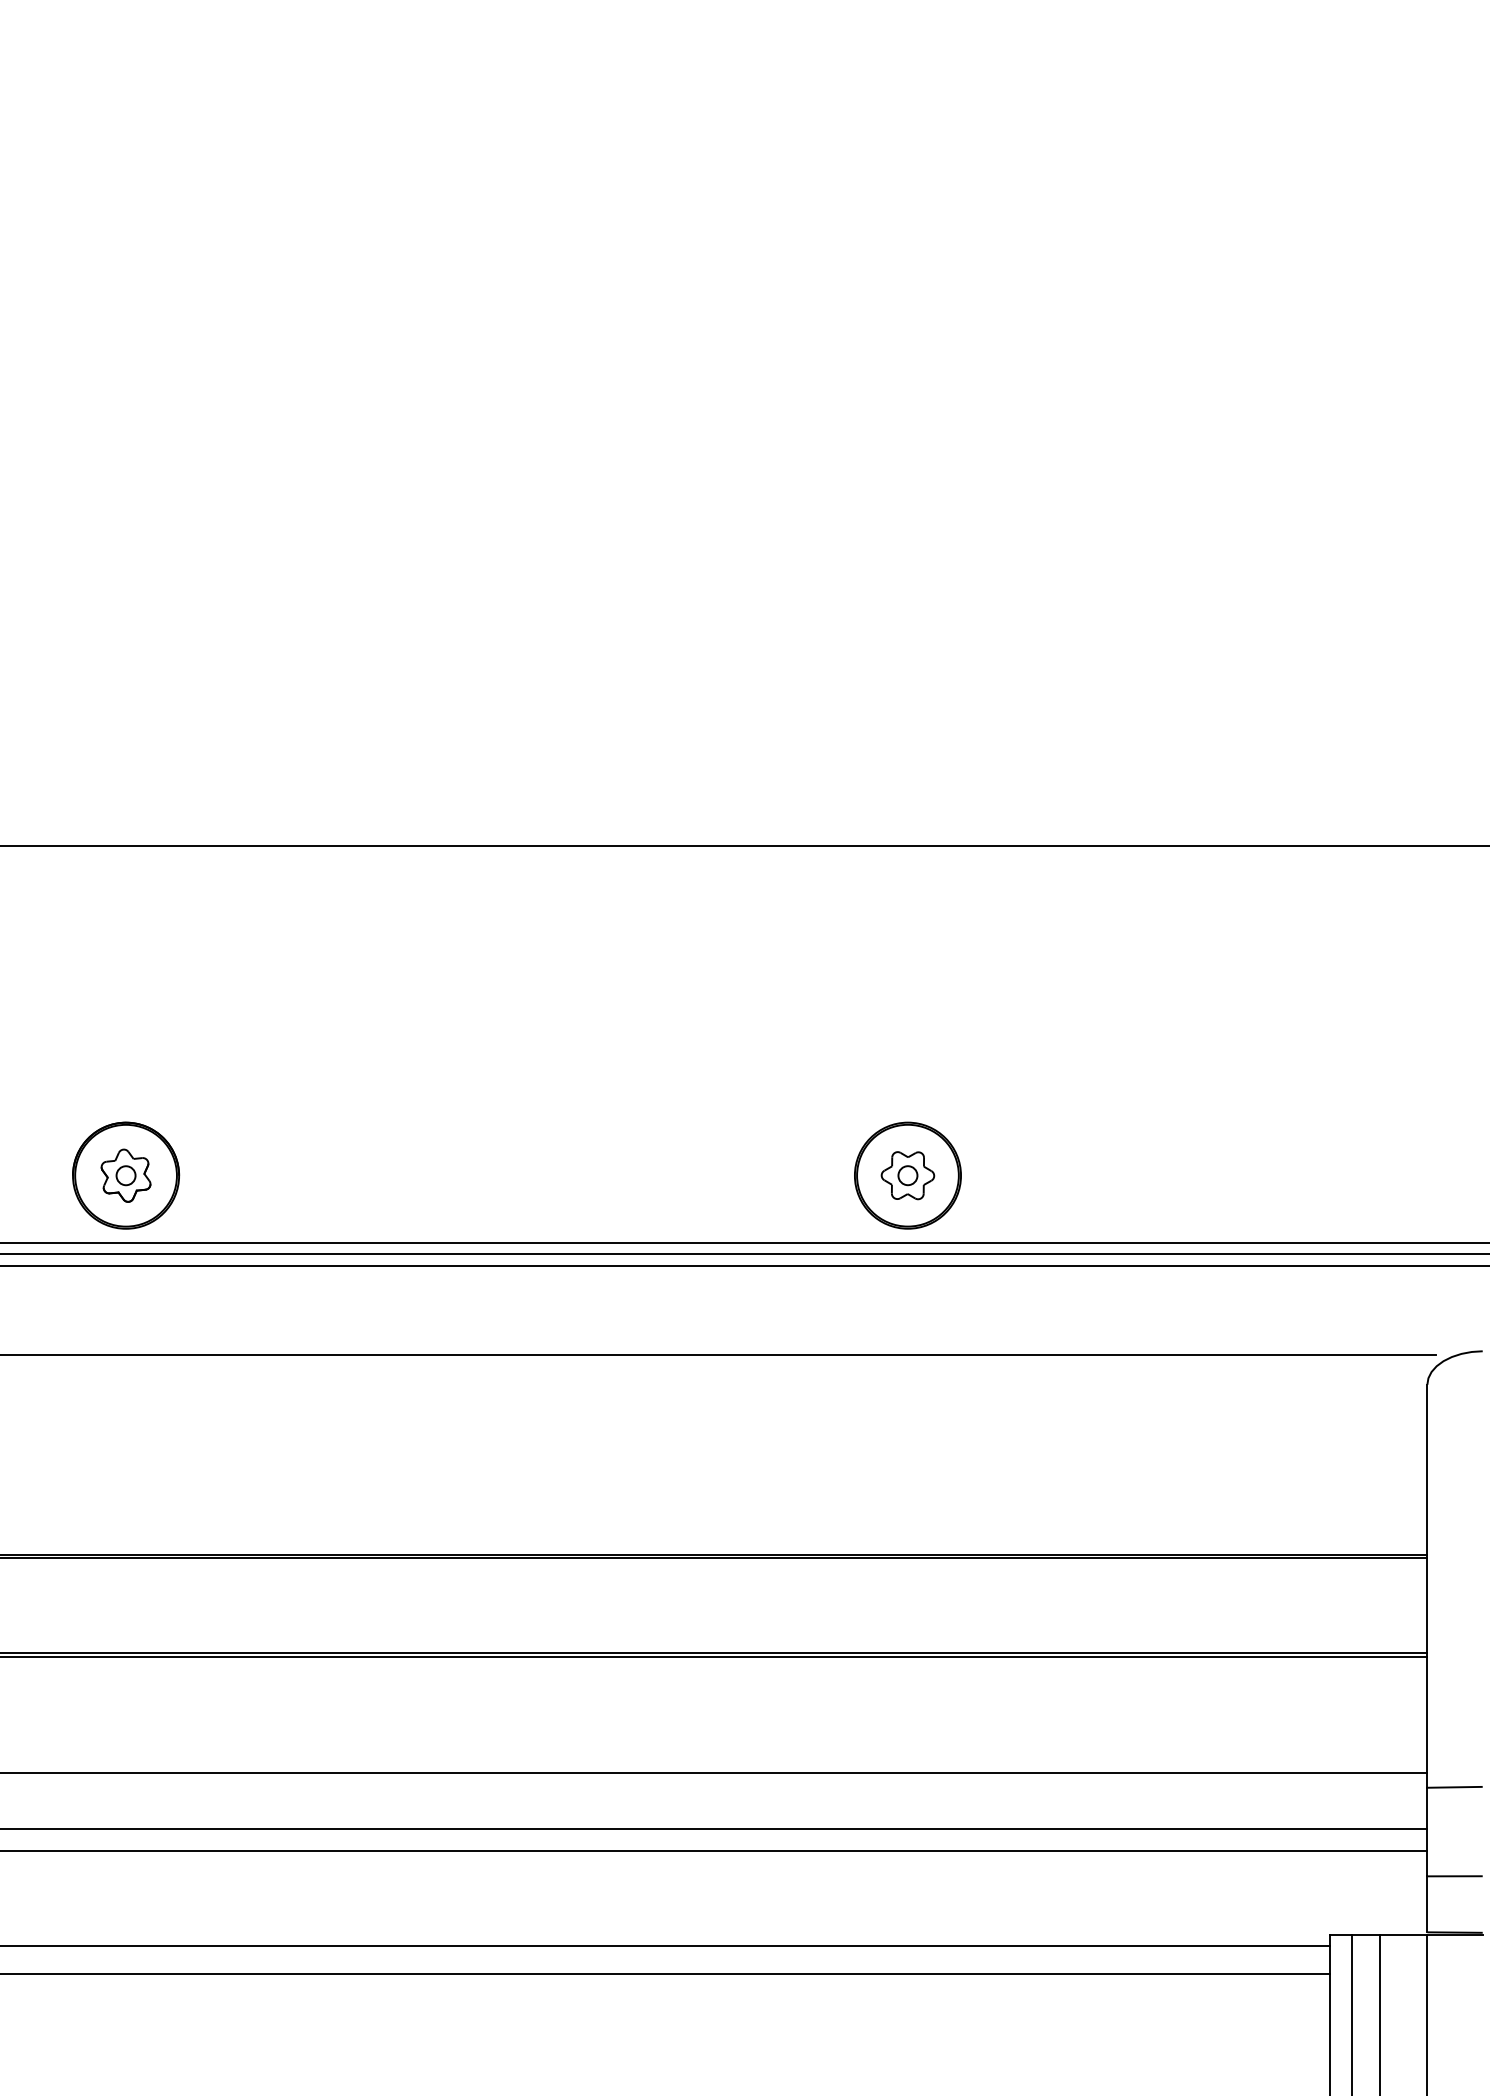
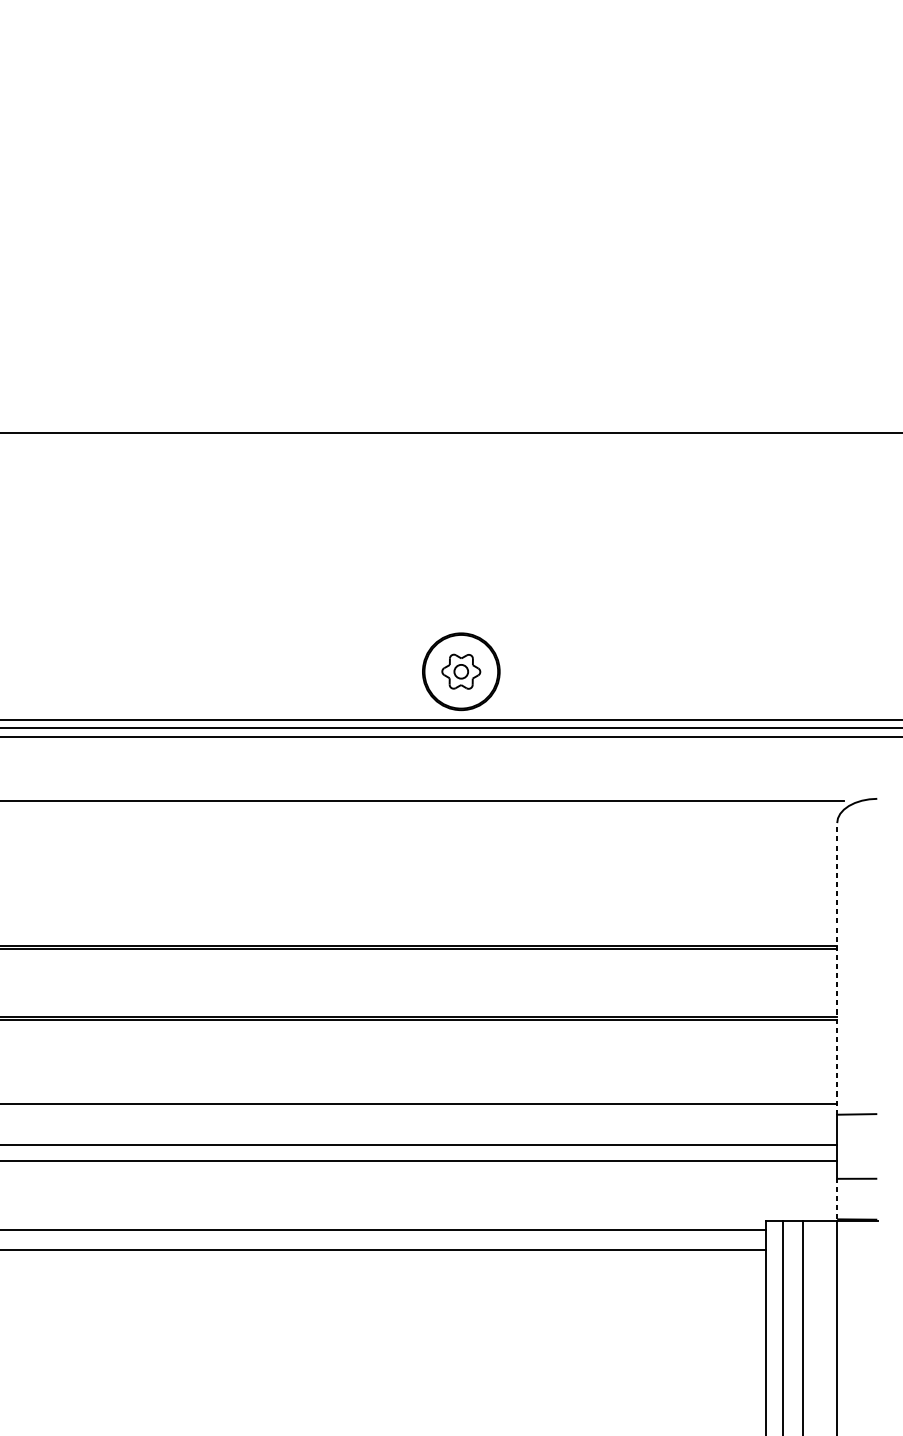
line: (1427, 1585) -> (837, 968), solid -> dashed
line: (1427, 1904) -> (837, 1199), solid -> dashed

